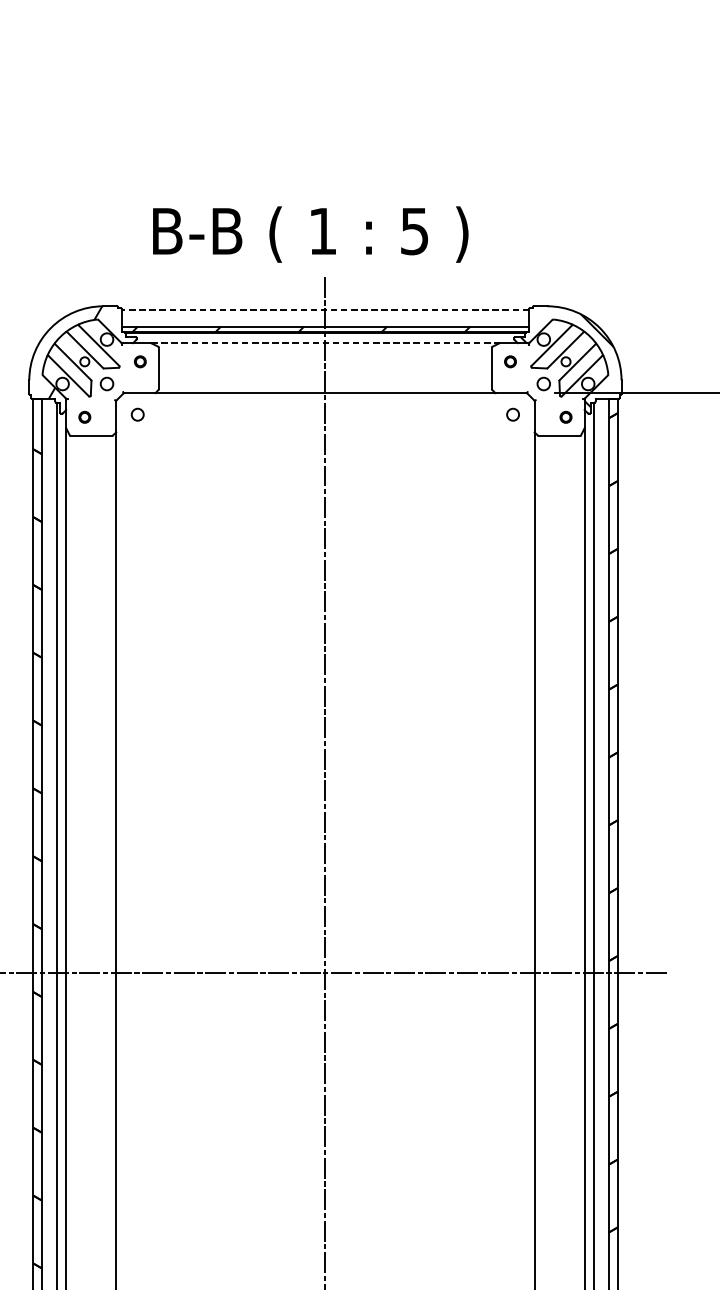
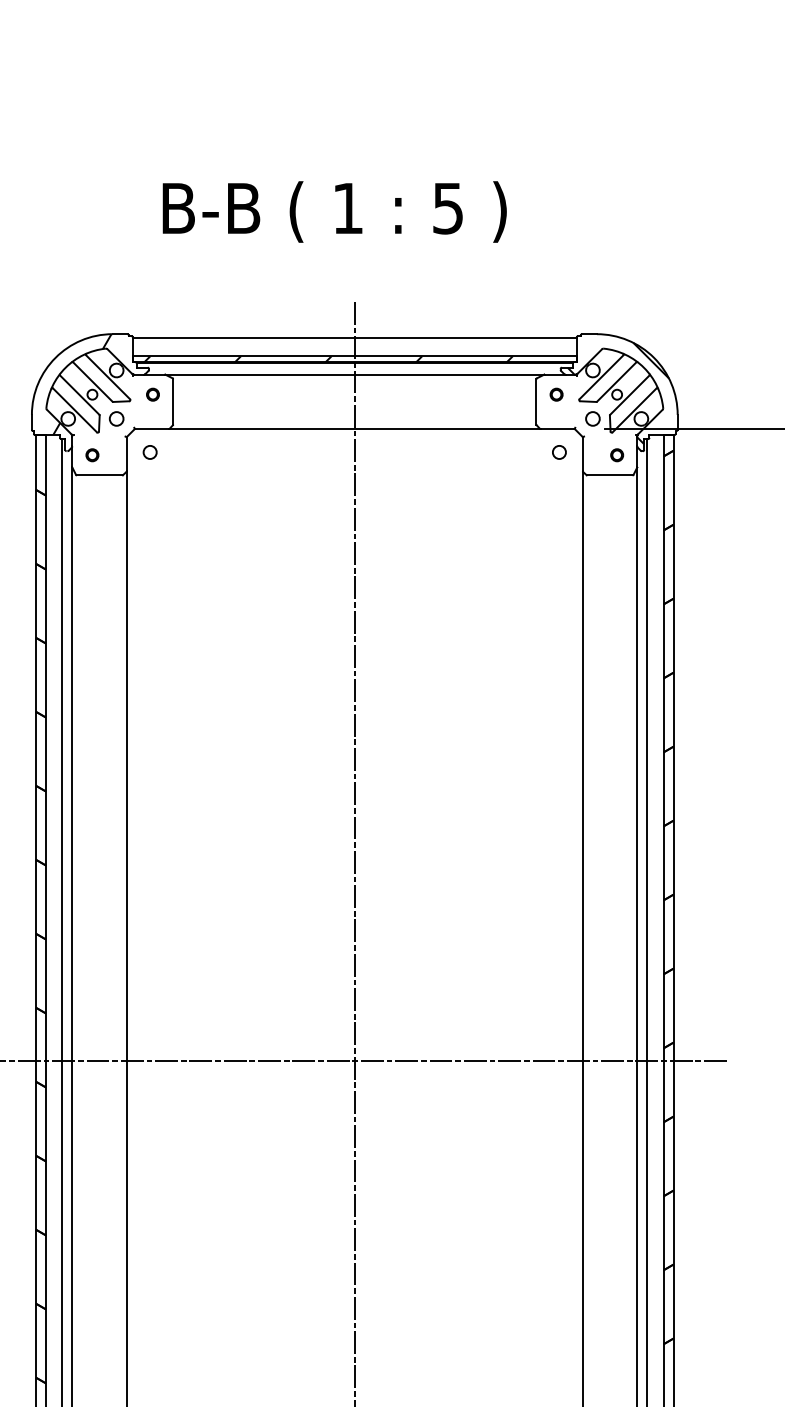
text: (310, 234) -> (334, 211), moved
line: (325, 310) -> (354, 338), dashed -> solid
line: (325, 343) -> (354, 374), dashed -> solid

